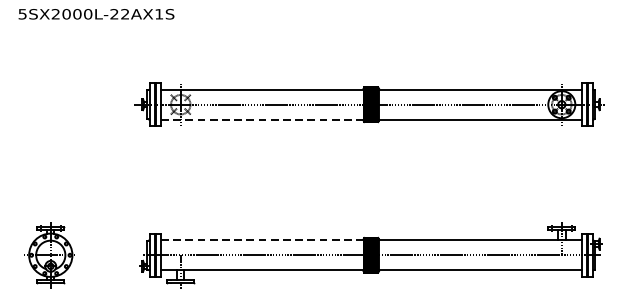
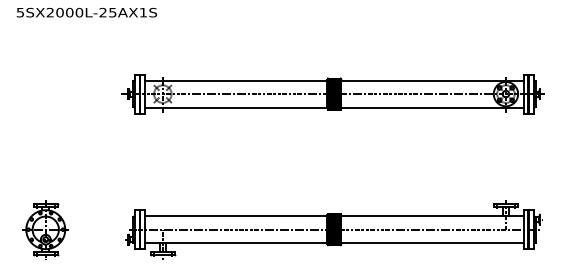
text: (124, 14) -> (112, 12), 5SX2000L-22AX1S -> 5SX2000L-25AX1S
line: (262, 119) -> (236, 107), dashed -> solid
line: (262, 240) -> (236, 216), dashed -> solid

